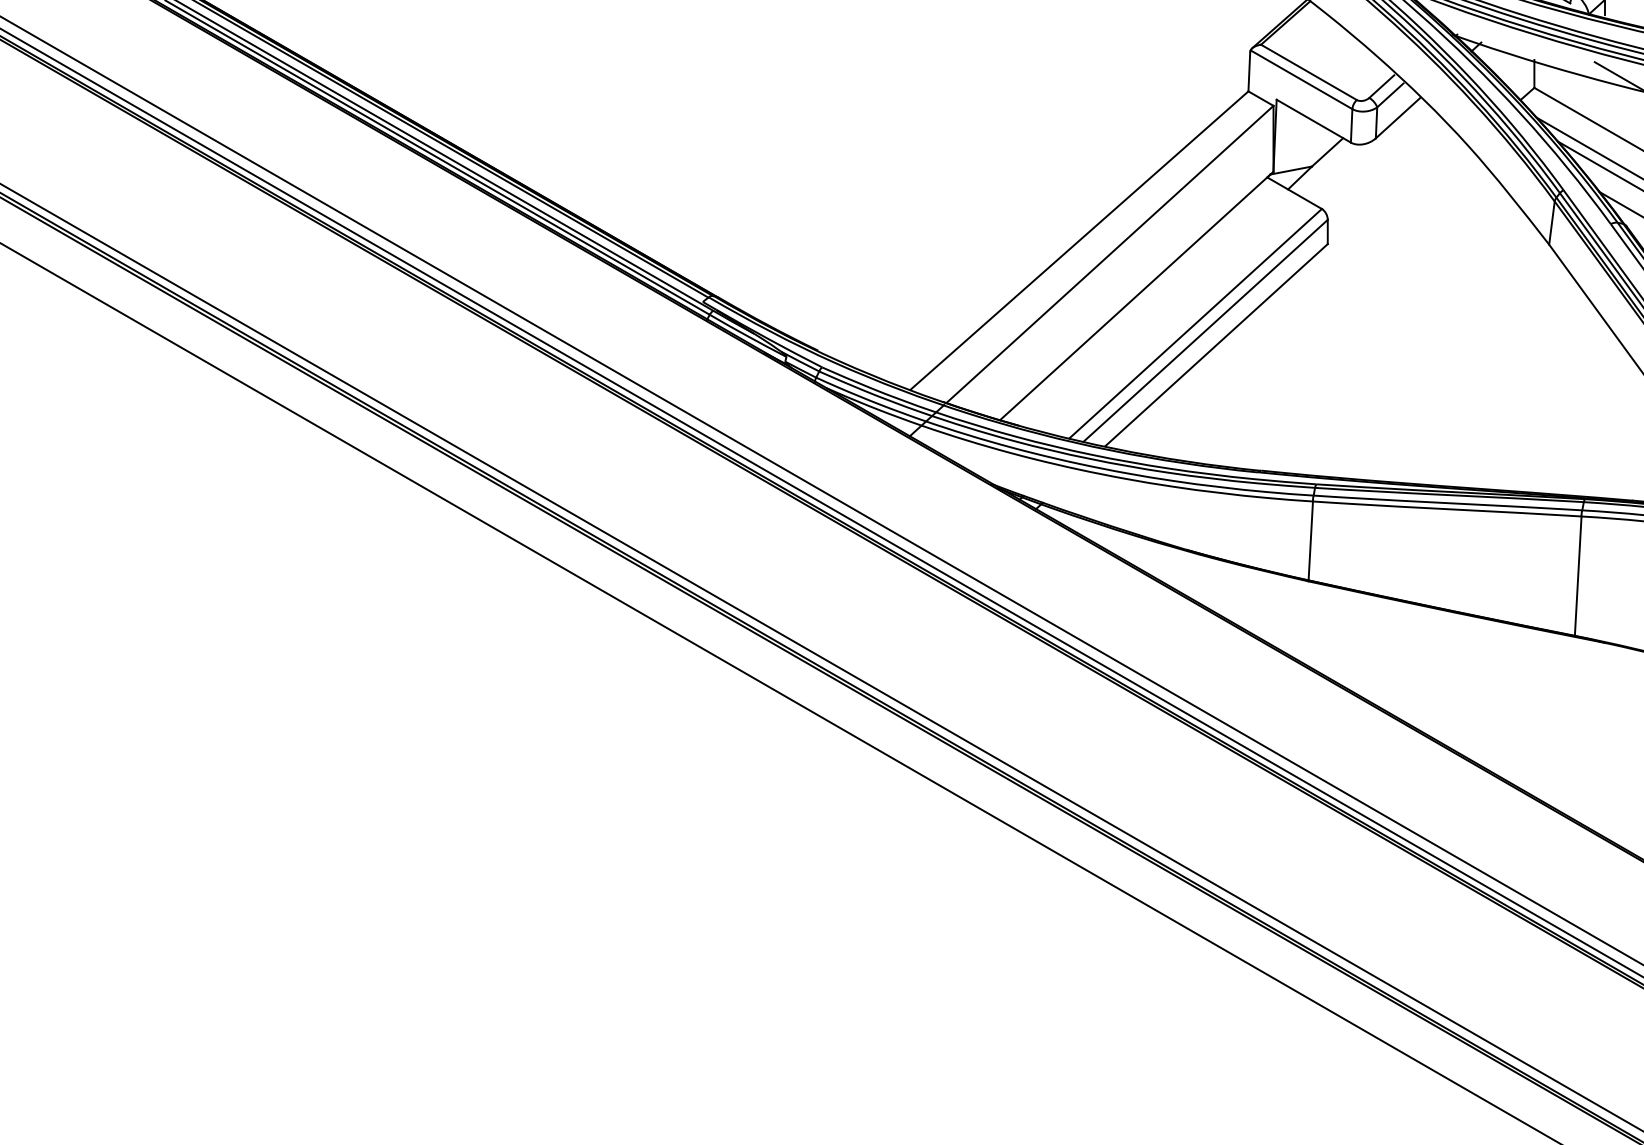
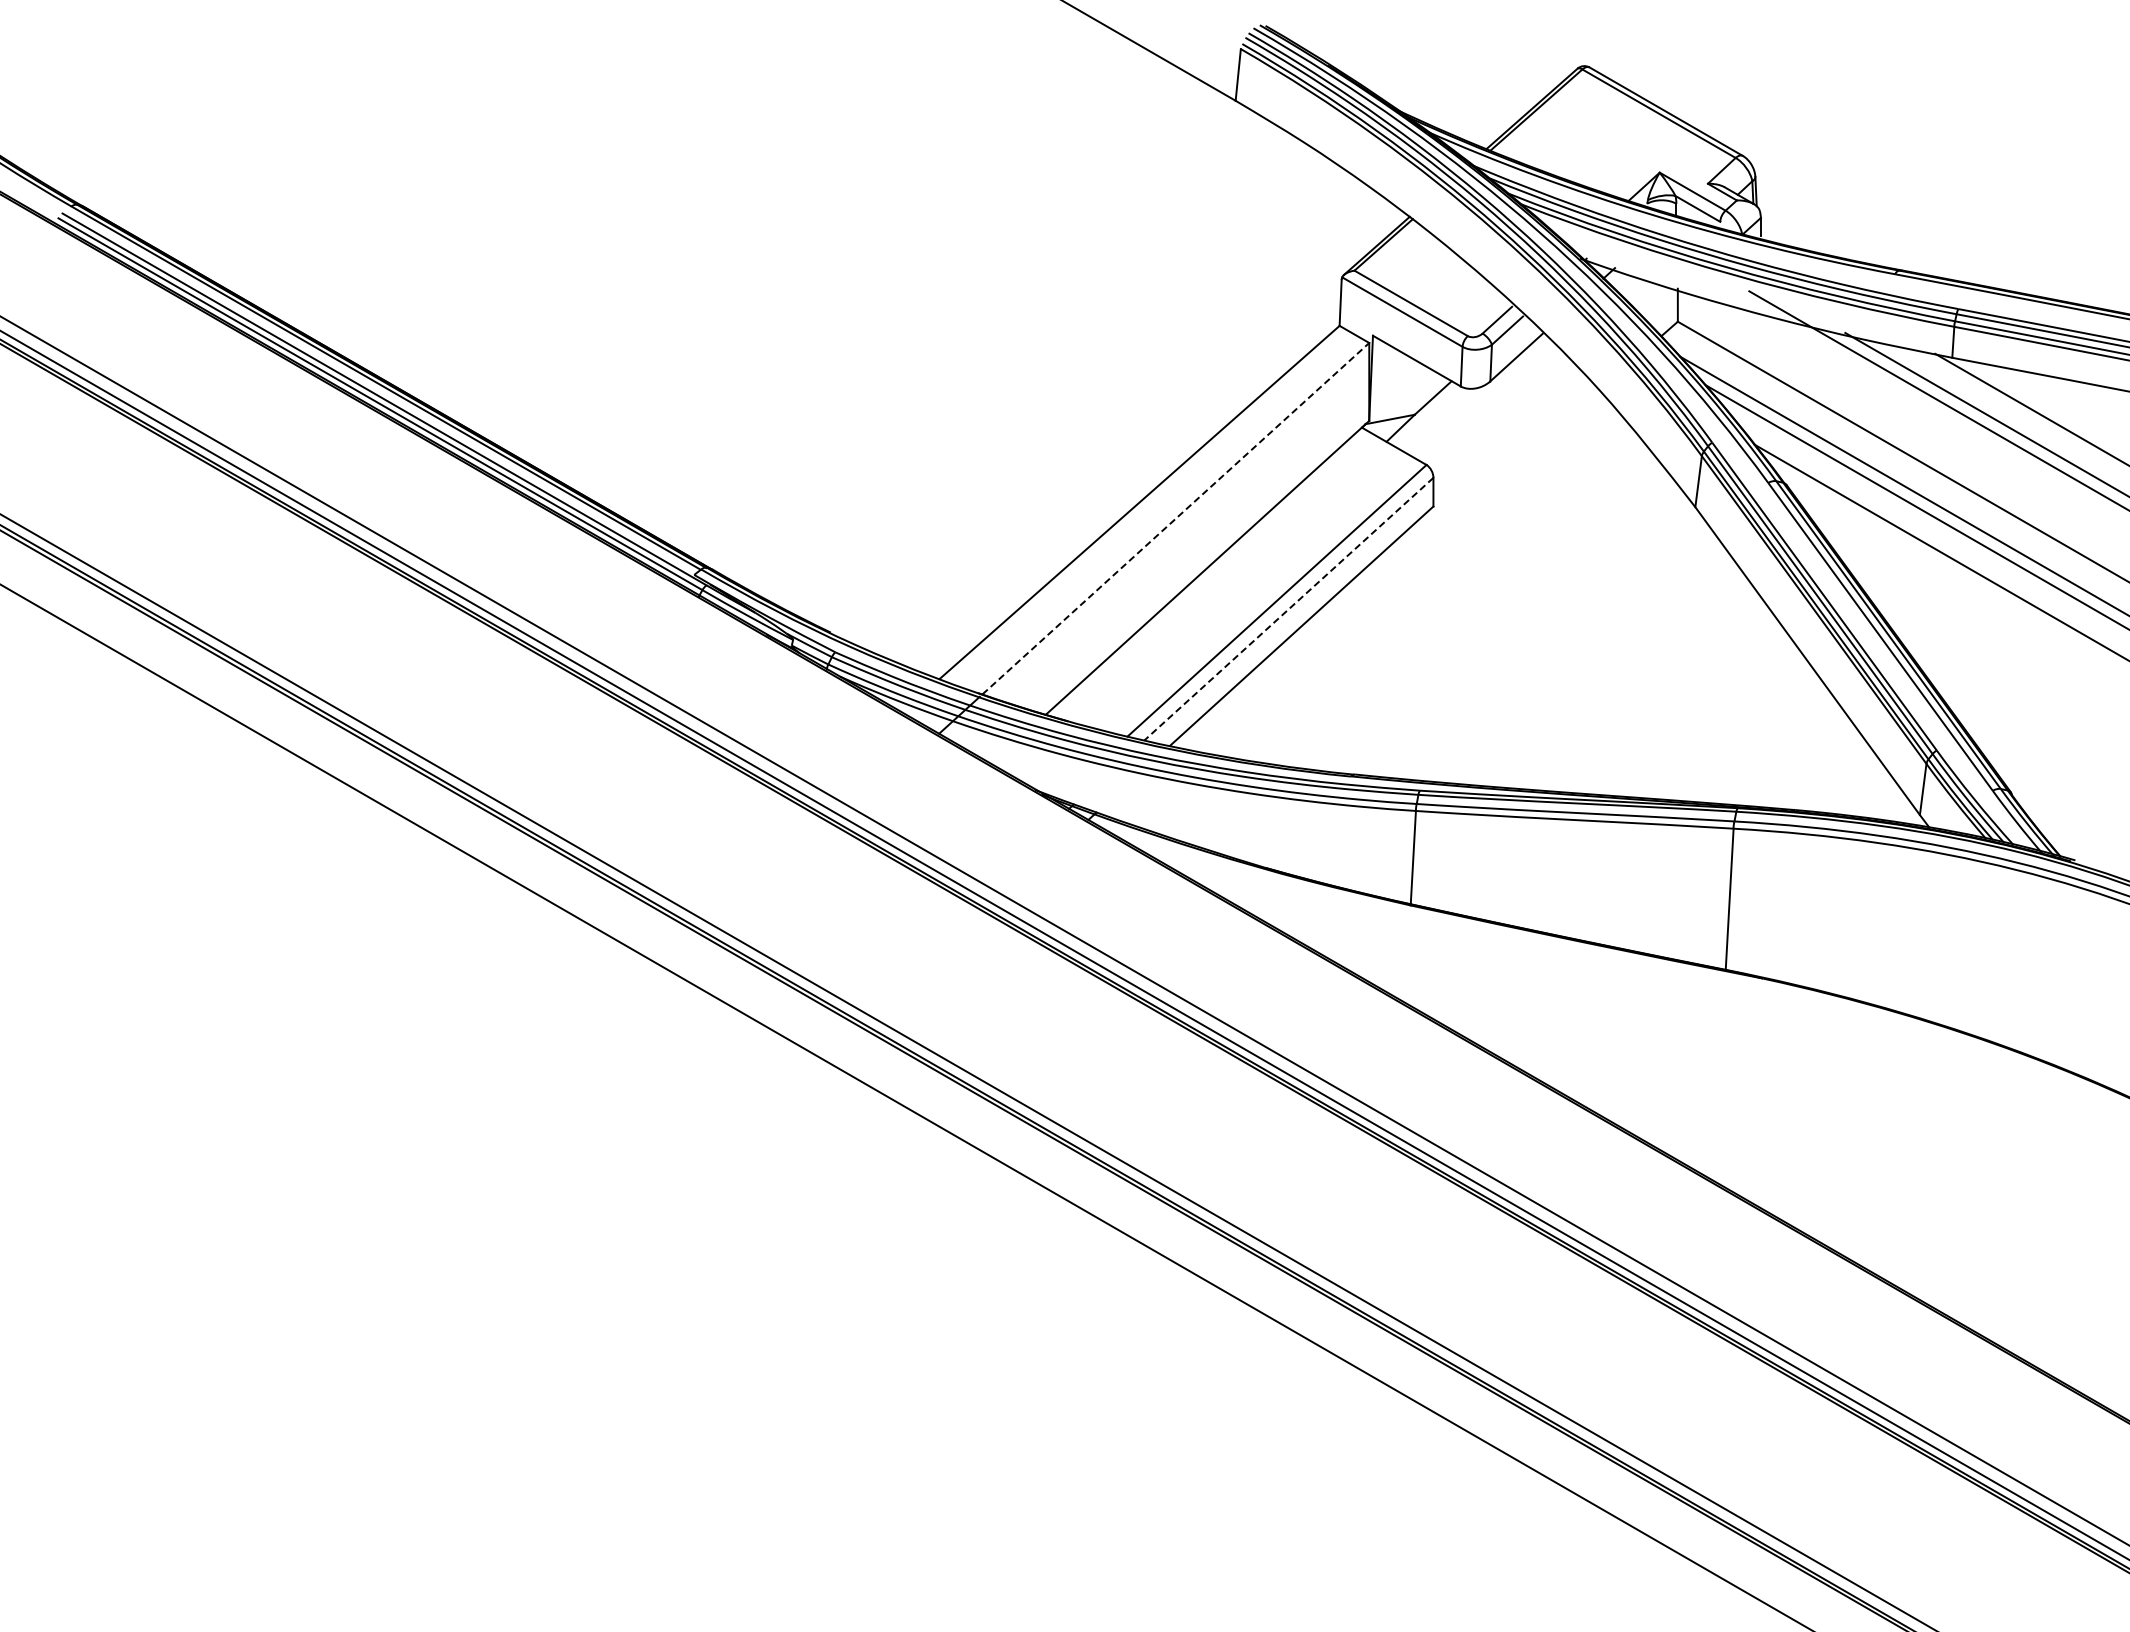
line: (1110, 254) -> (1176, 518), solid -> dashed
line: (1205, 331) -> (1288, 609), solid -> dashed

